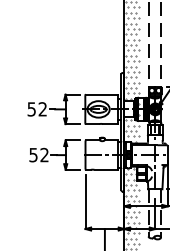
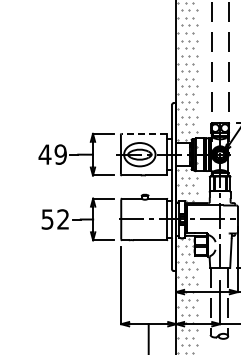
line: (101, 94) -> (144, 133), solid -> dashed
text: (37, 109) -> (52, 154), 52 -> 49

